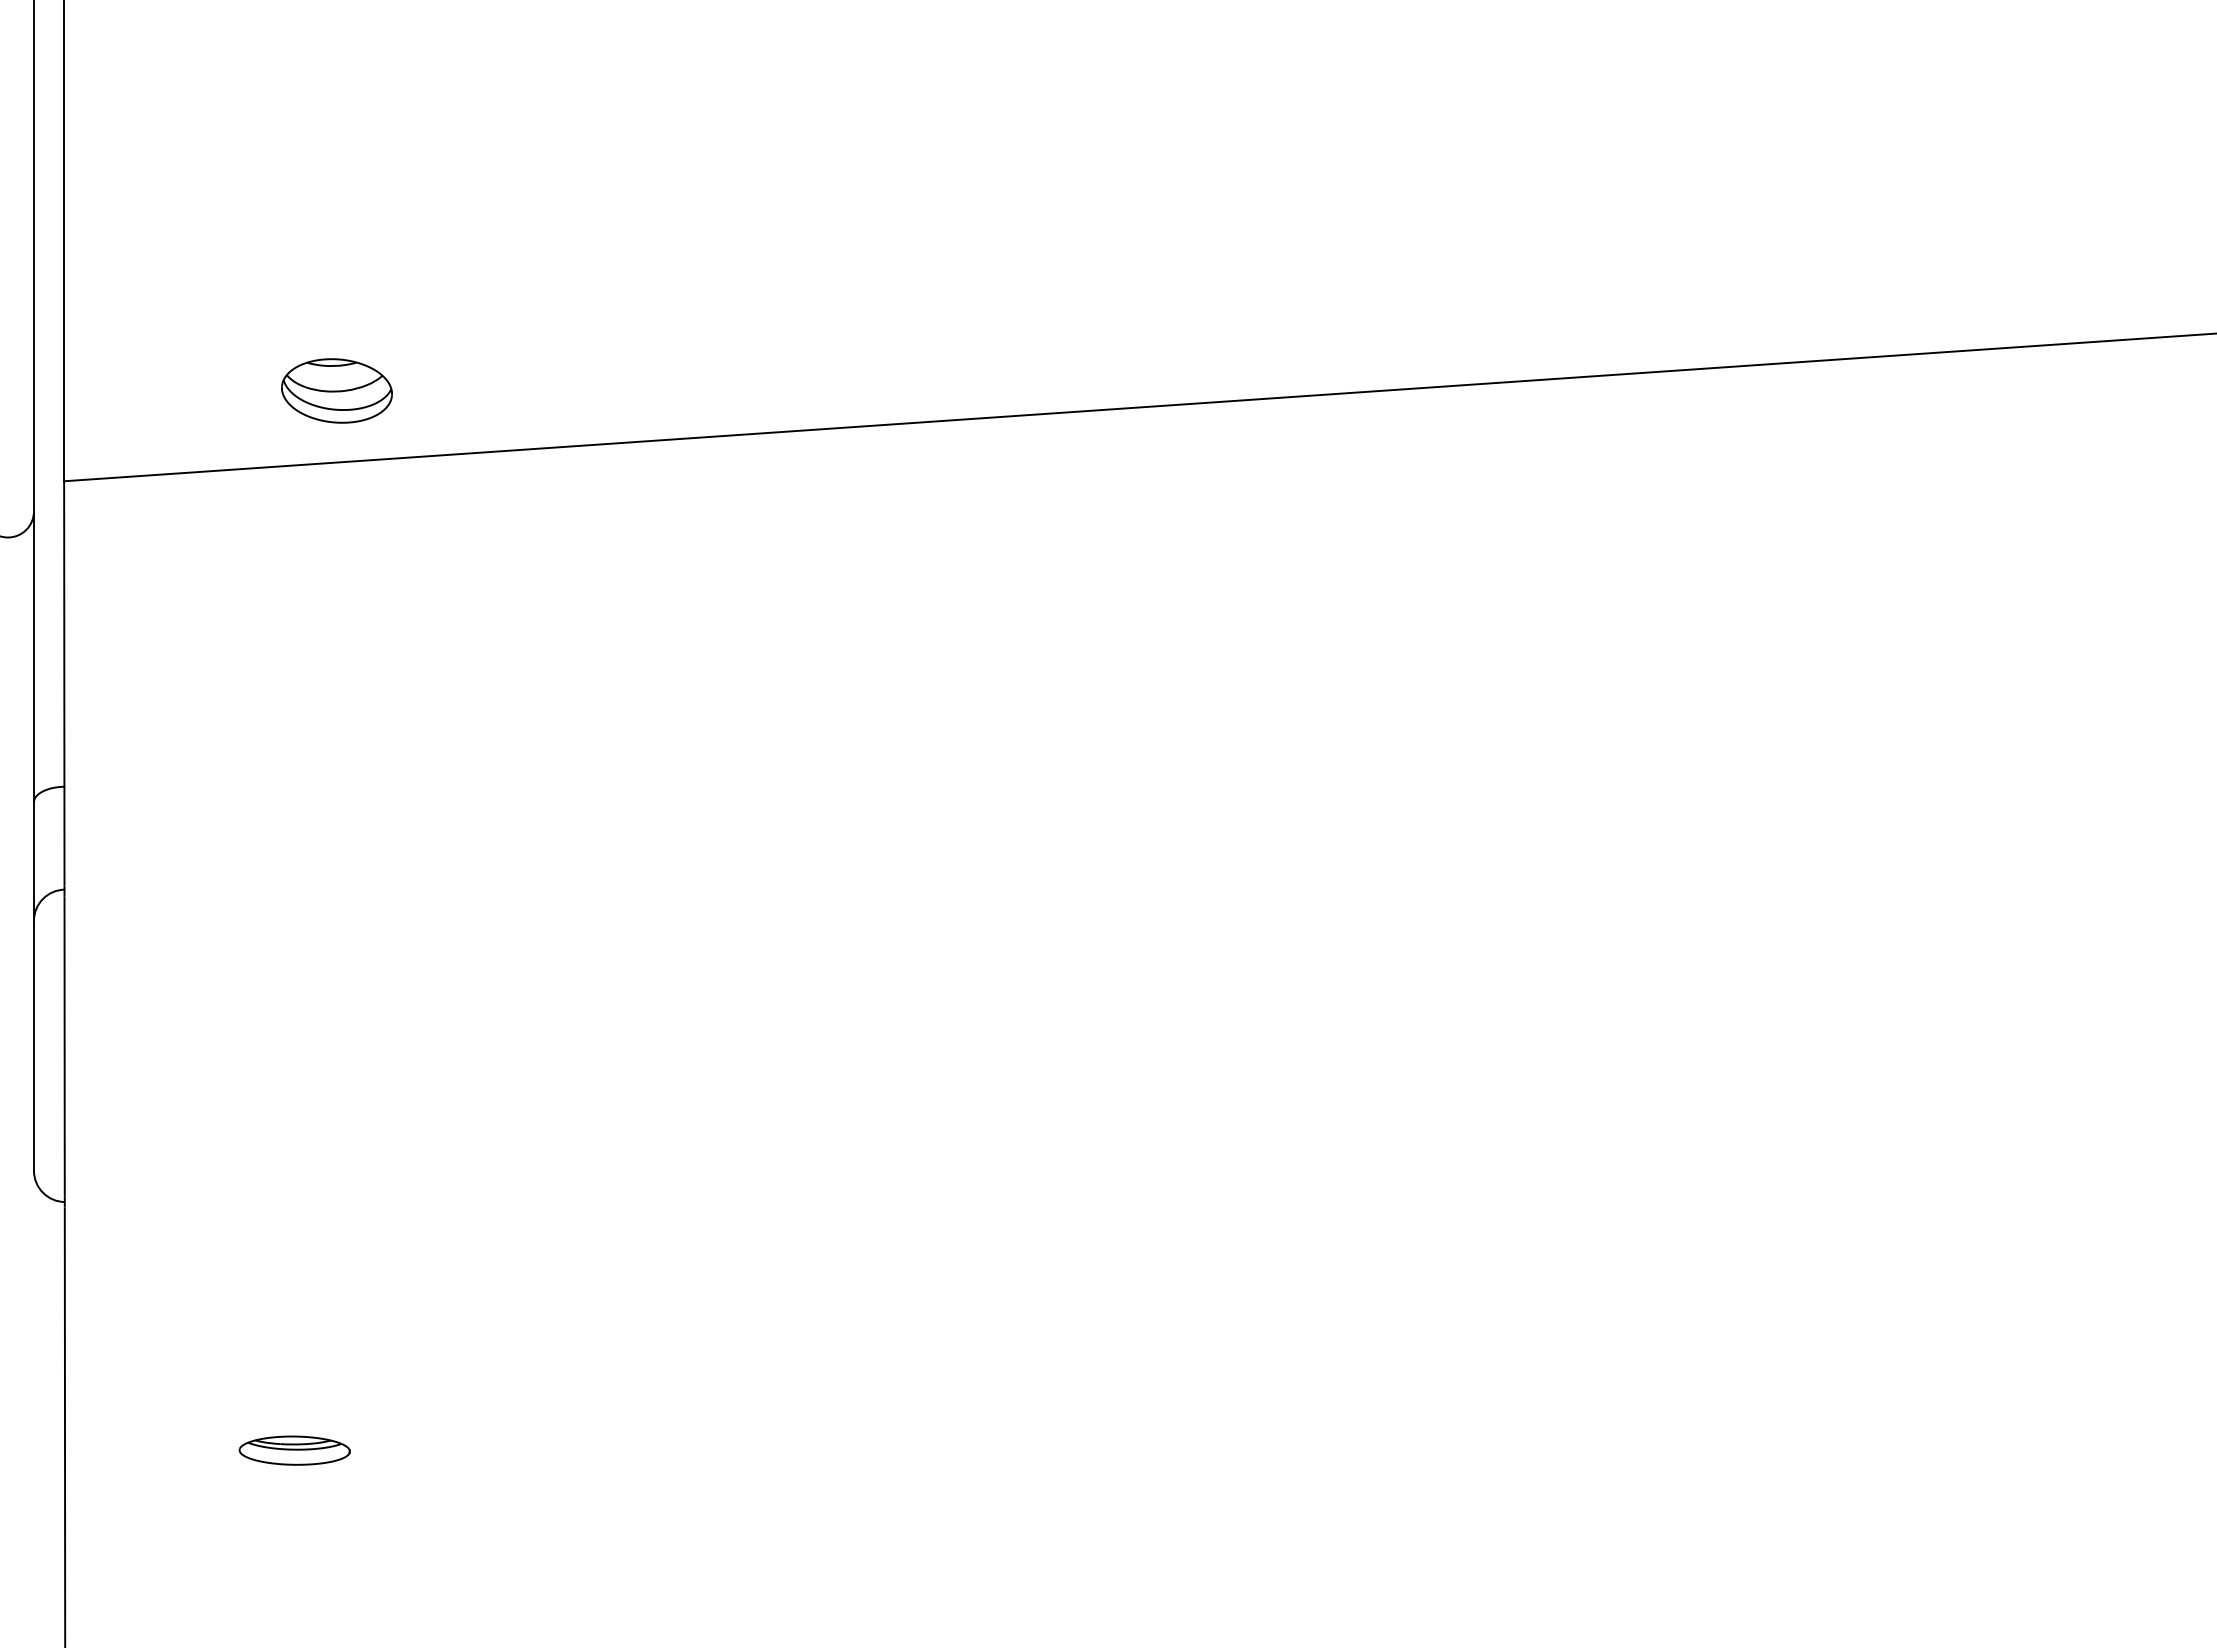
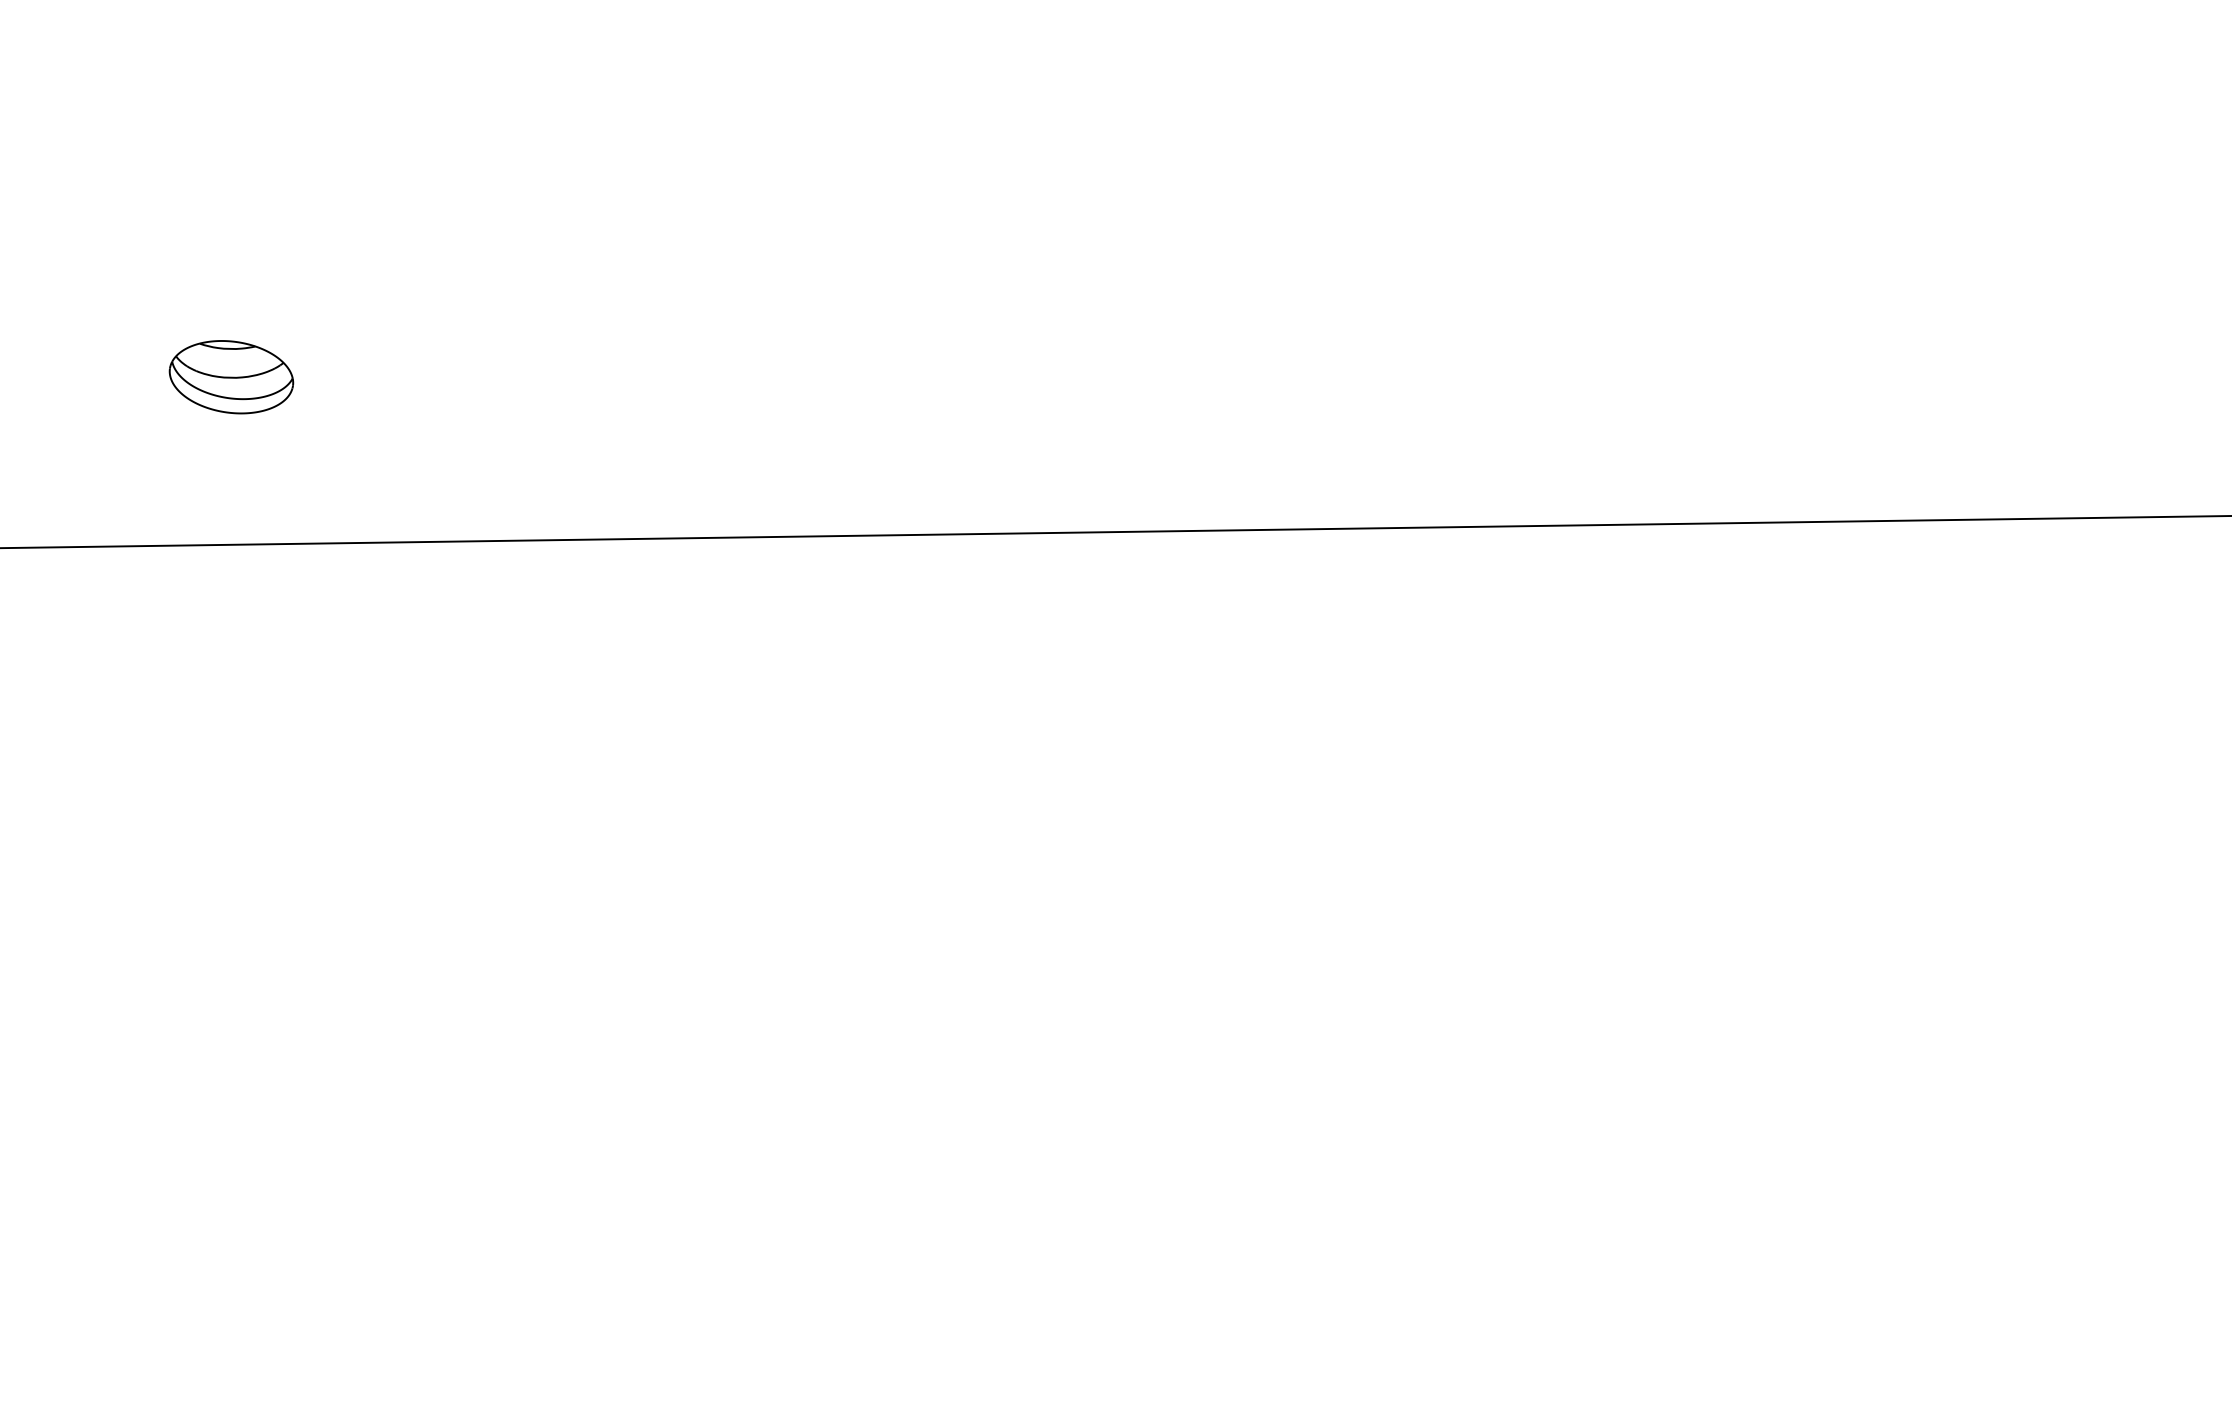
part: (336, 390) -> (230, 376), moved

